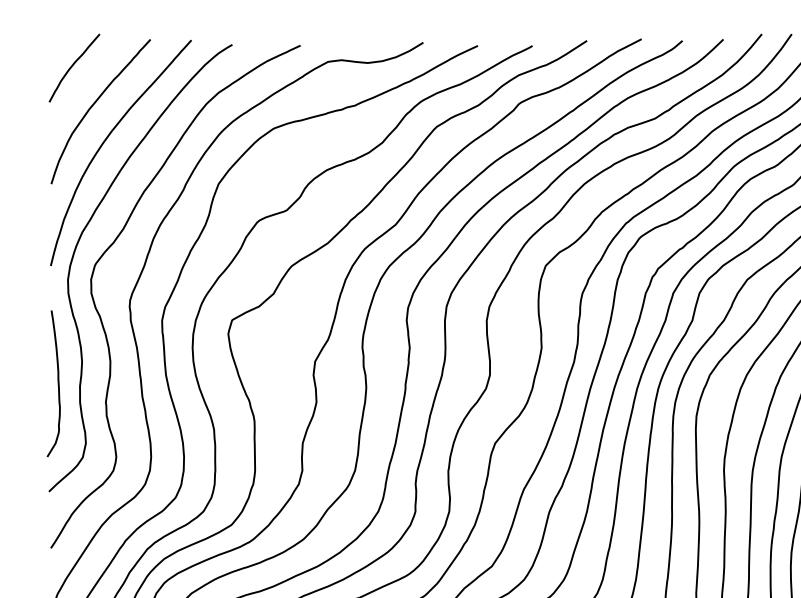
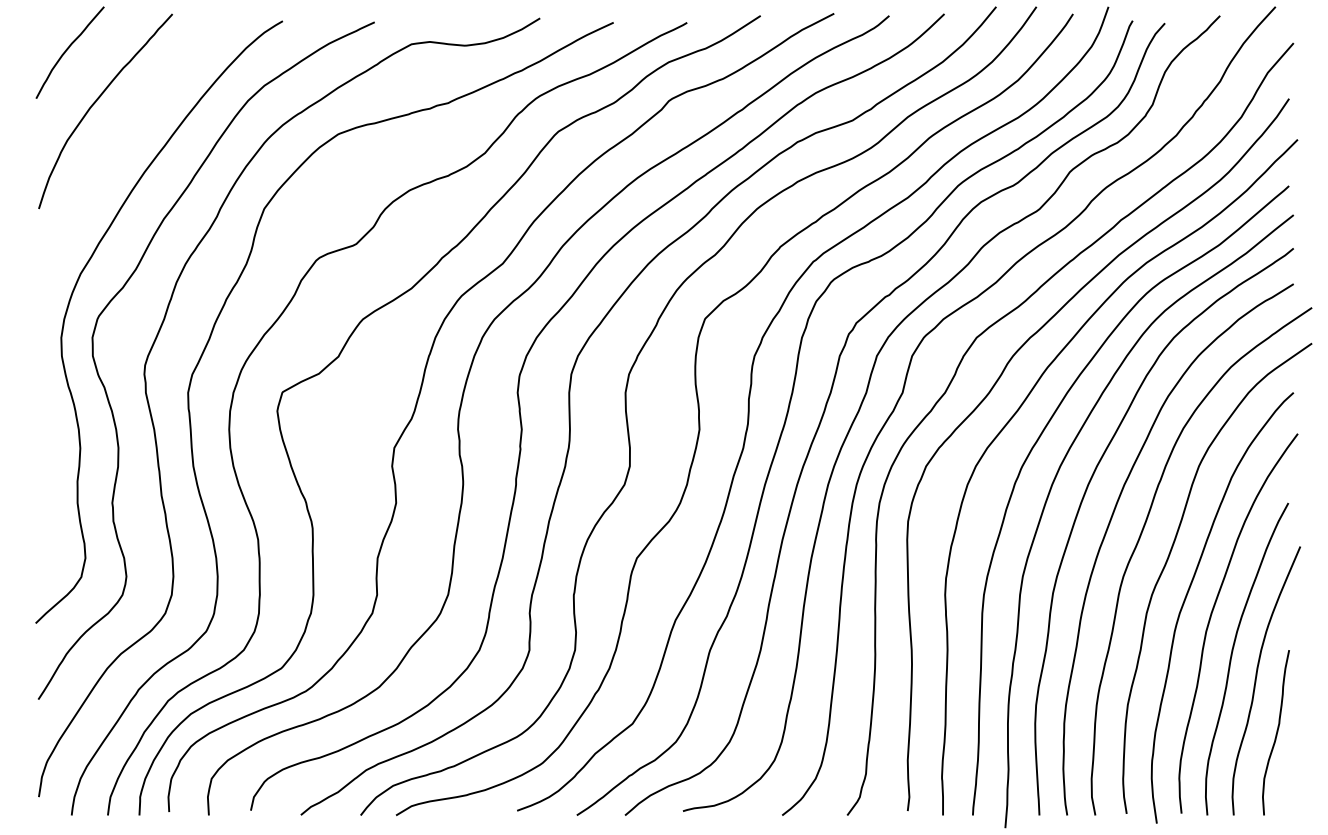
curve: (105, 140) -> (112, 150), removed
curve: (57, 383) -> (47, 477), removed

